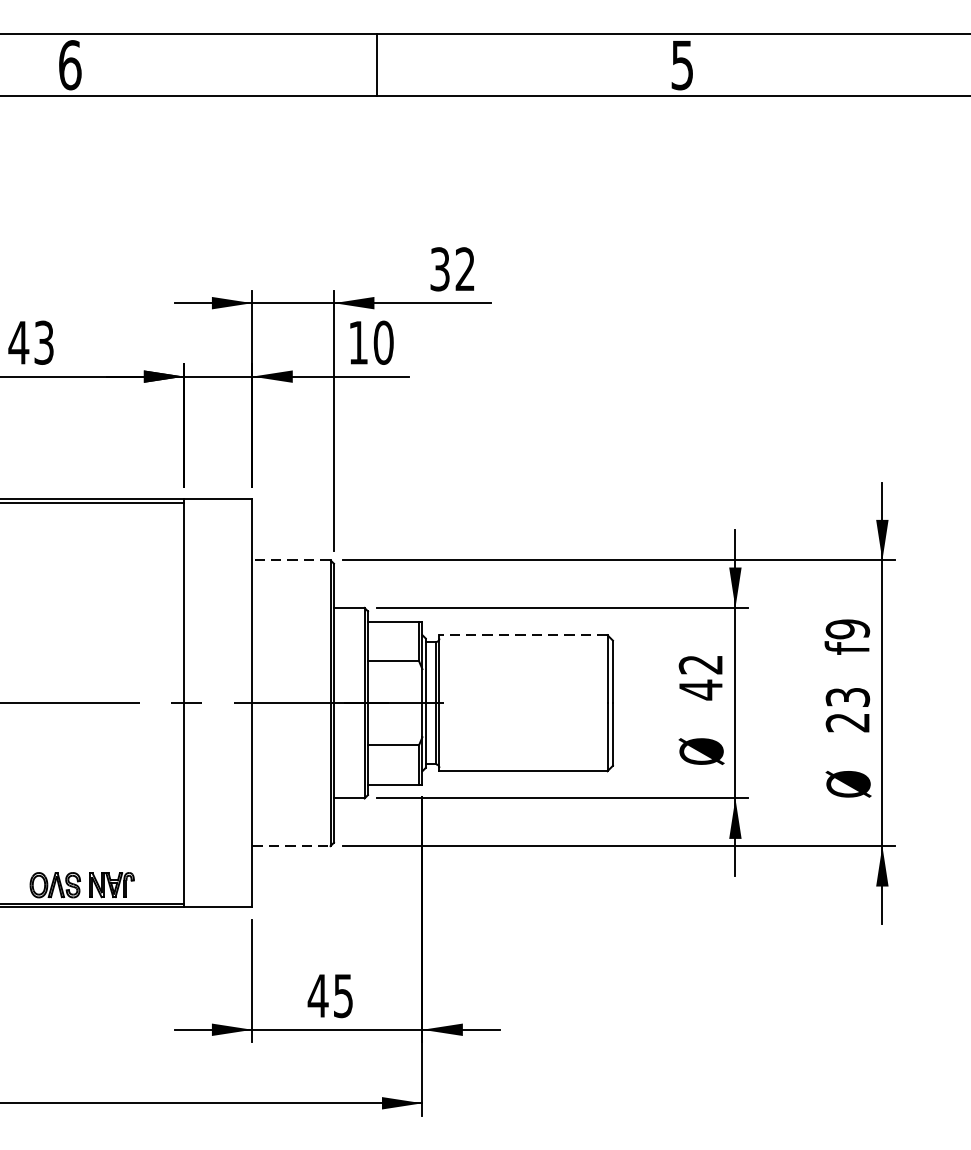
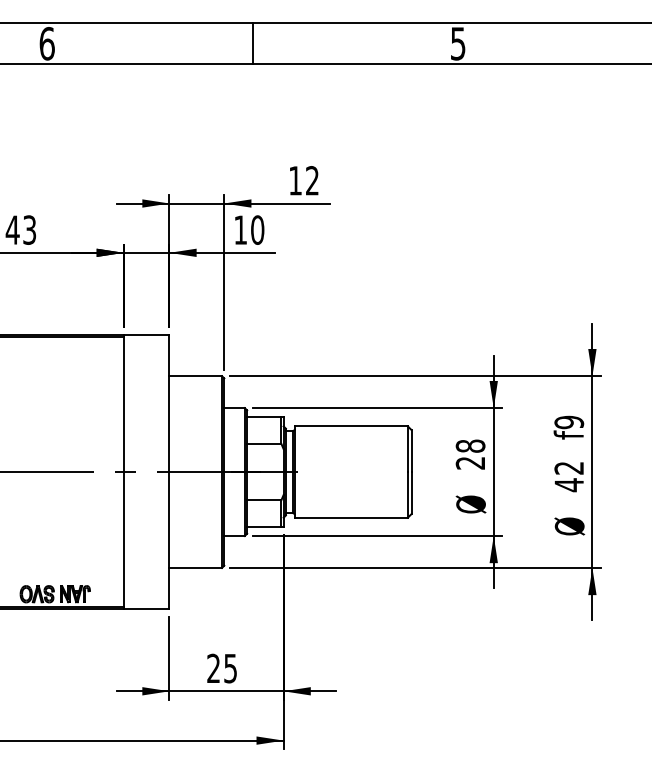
text: (440, 268) -> (295, 180), 32 -> 12
line: (291, 560) -> (195, 376), dashed -> solid
line: (521, 635) -> (350, 426), dashed -> solid
text: (700, 677) -> (470, 454), 42 -> 28
text: (848, 709) -> (569, 476), 23 -> 42
line: (292, 845) -> (196, 567), dashed -> solid
text: (317, 994) -> (213, 667), 45 -> 25

